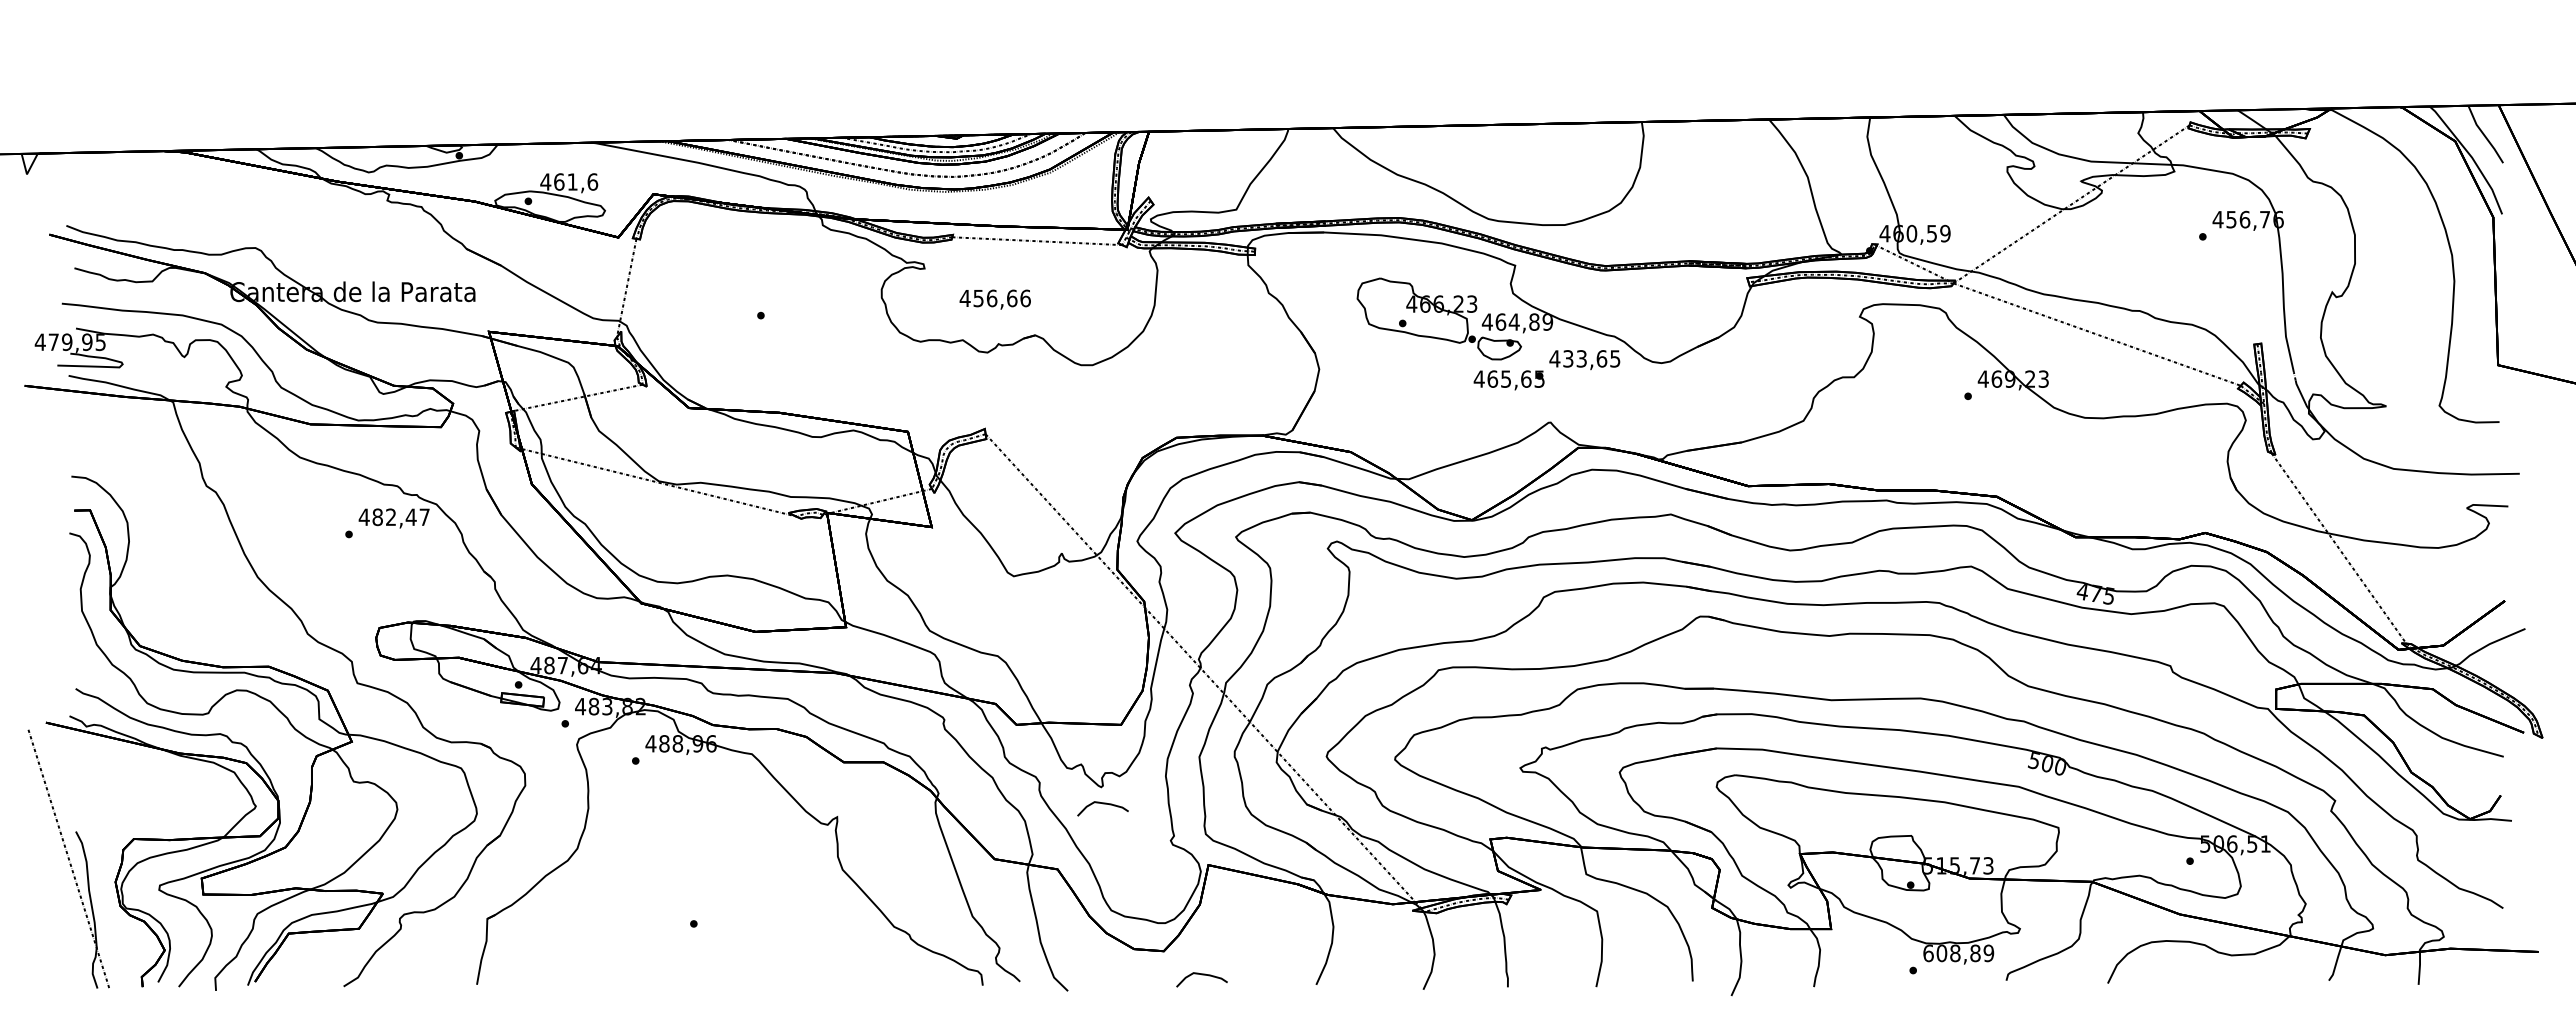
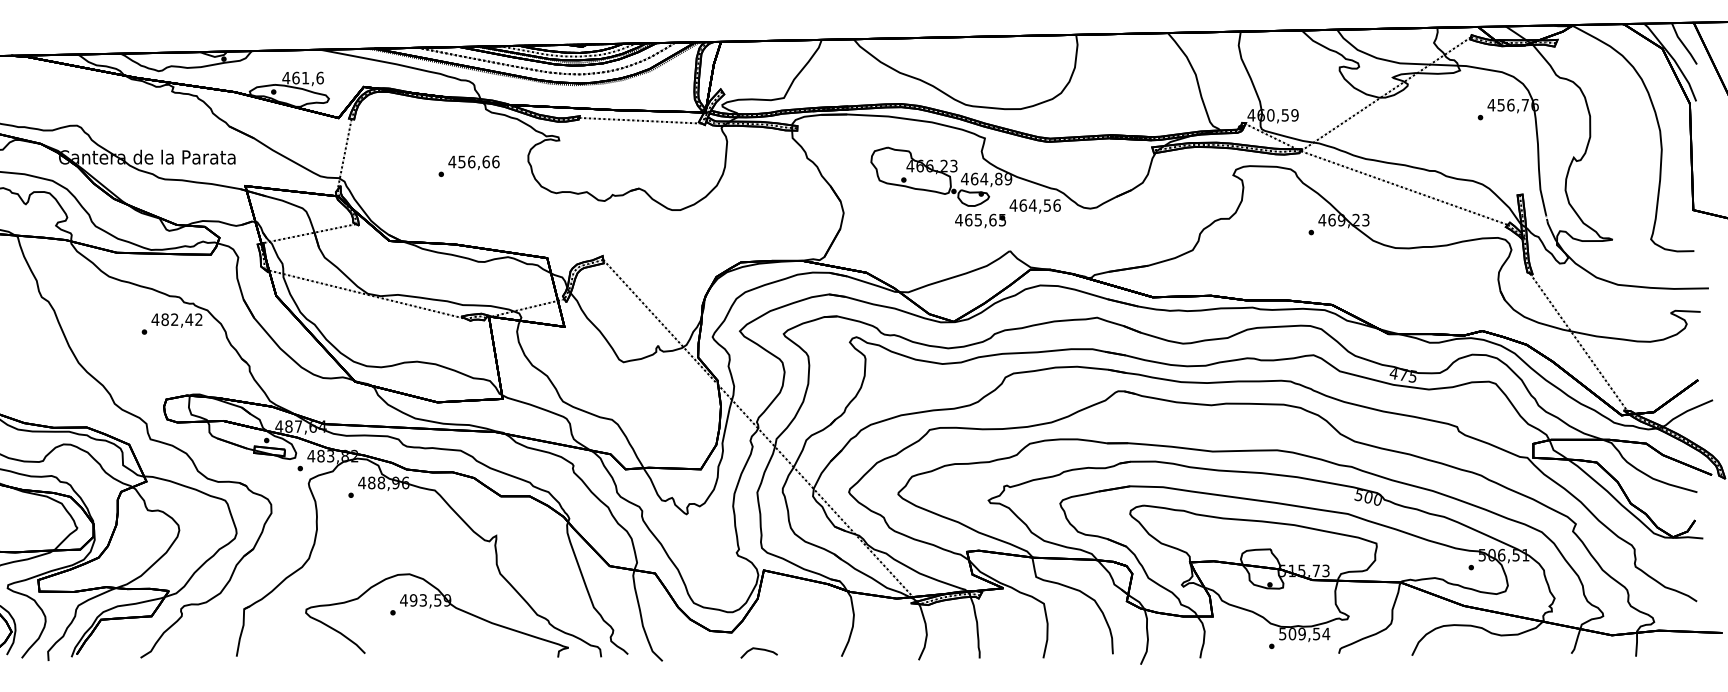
text: (994, 299) -> (473, 162), moved
text: (1591, 358) -> (1039, 205), 433,65 -> 464,56
text: (424, 516) -> (198, 319), 482,47 -> 482,42
curve: (1102, 804) -> (687, 526), removed
part: (754, 915) -> (436, 606), added
text: (1958, 953) -> (1304, 634), 608,89 -> 509,54

